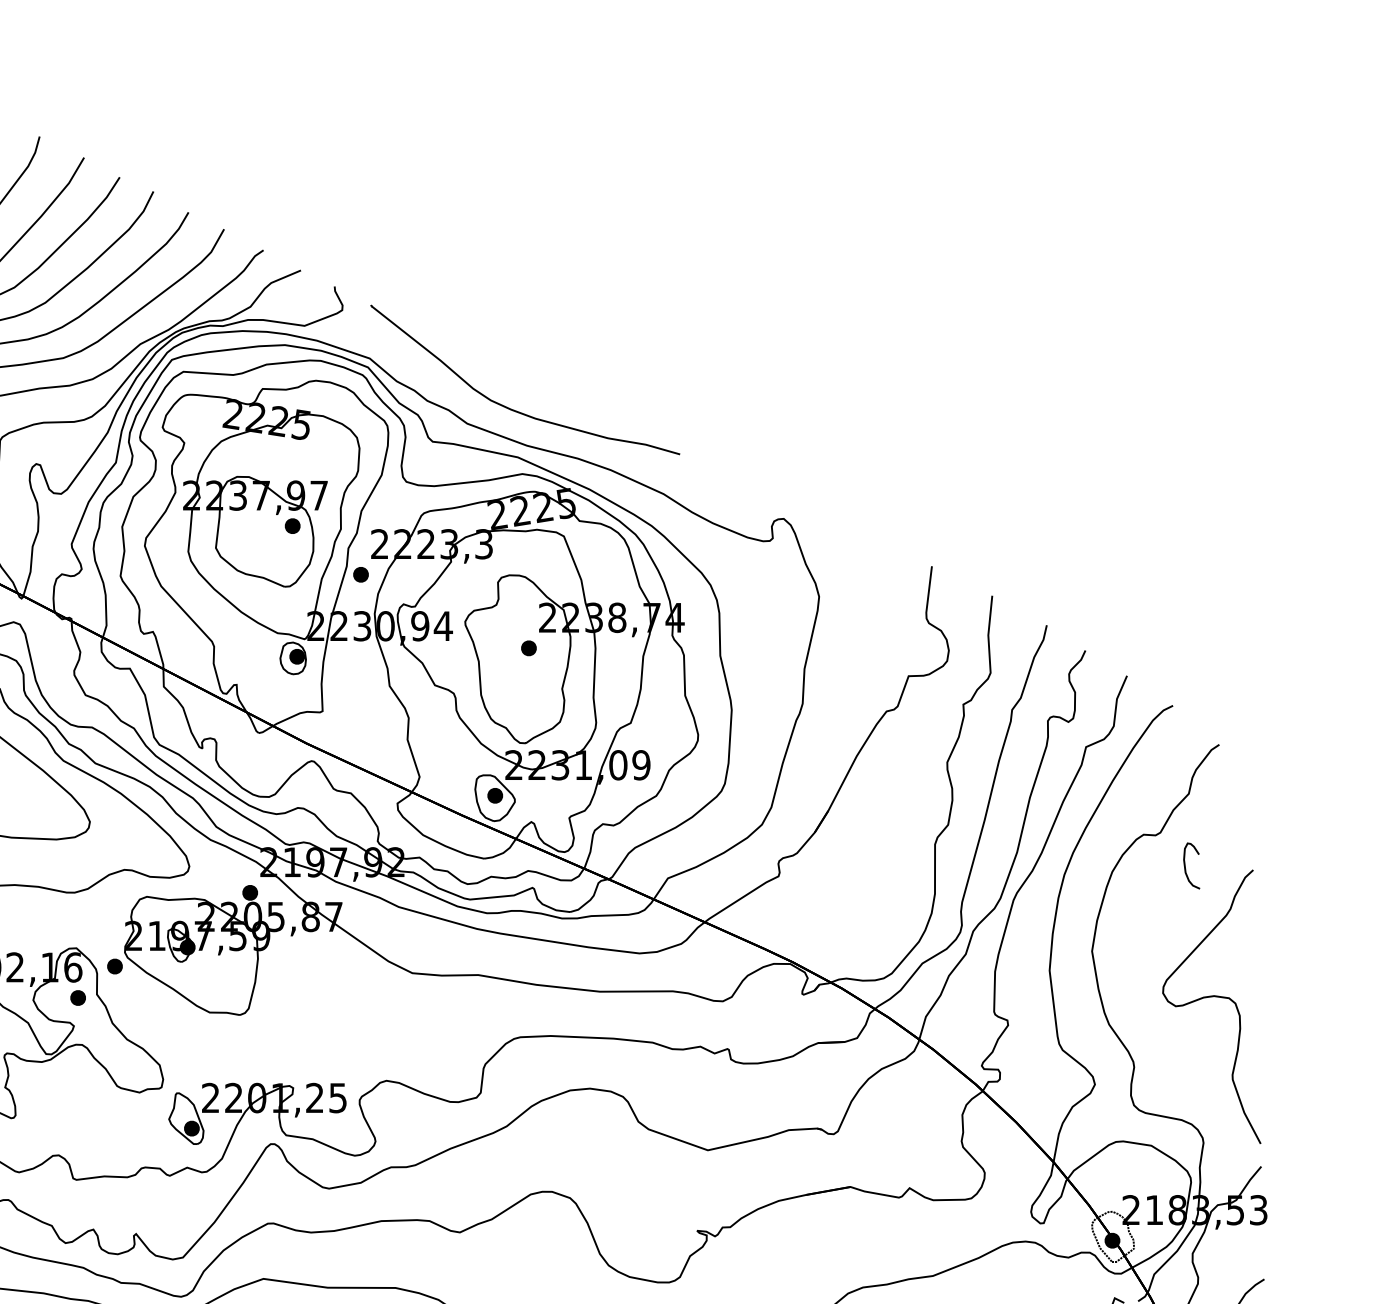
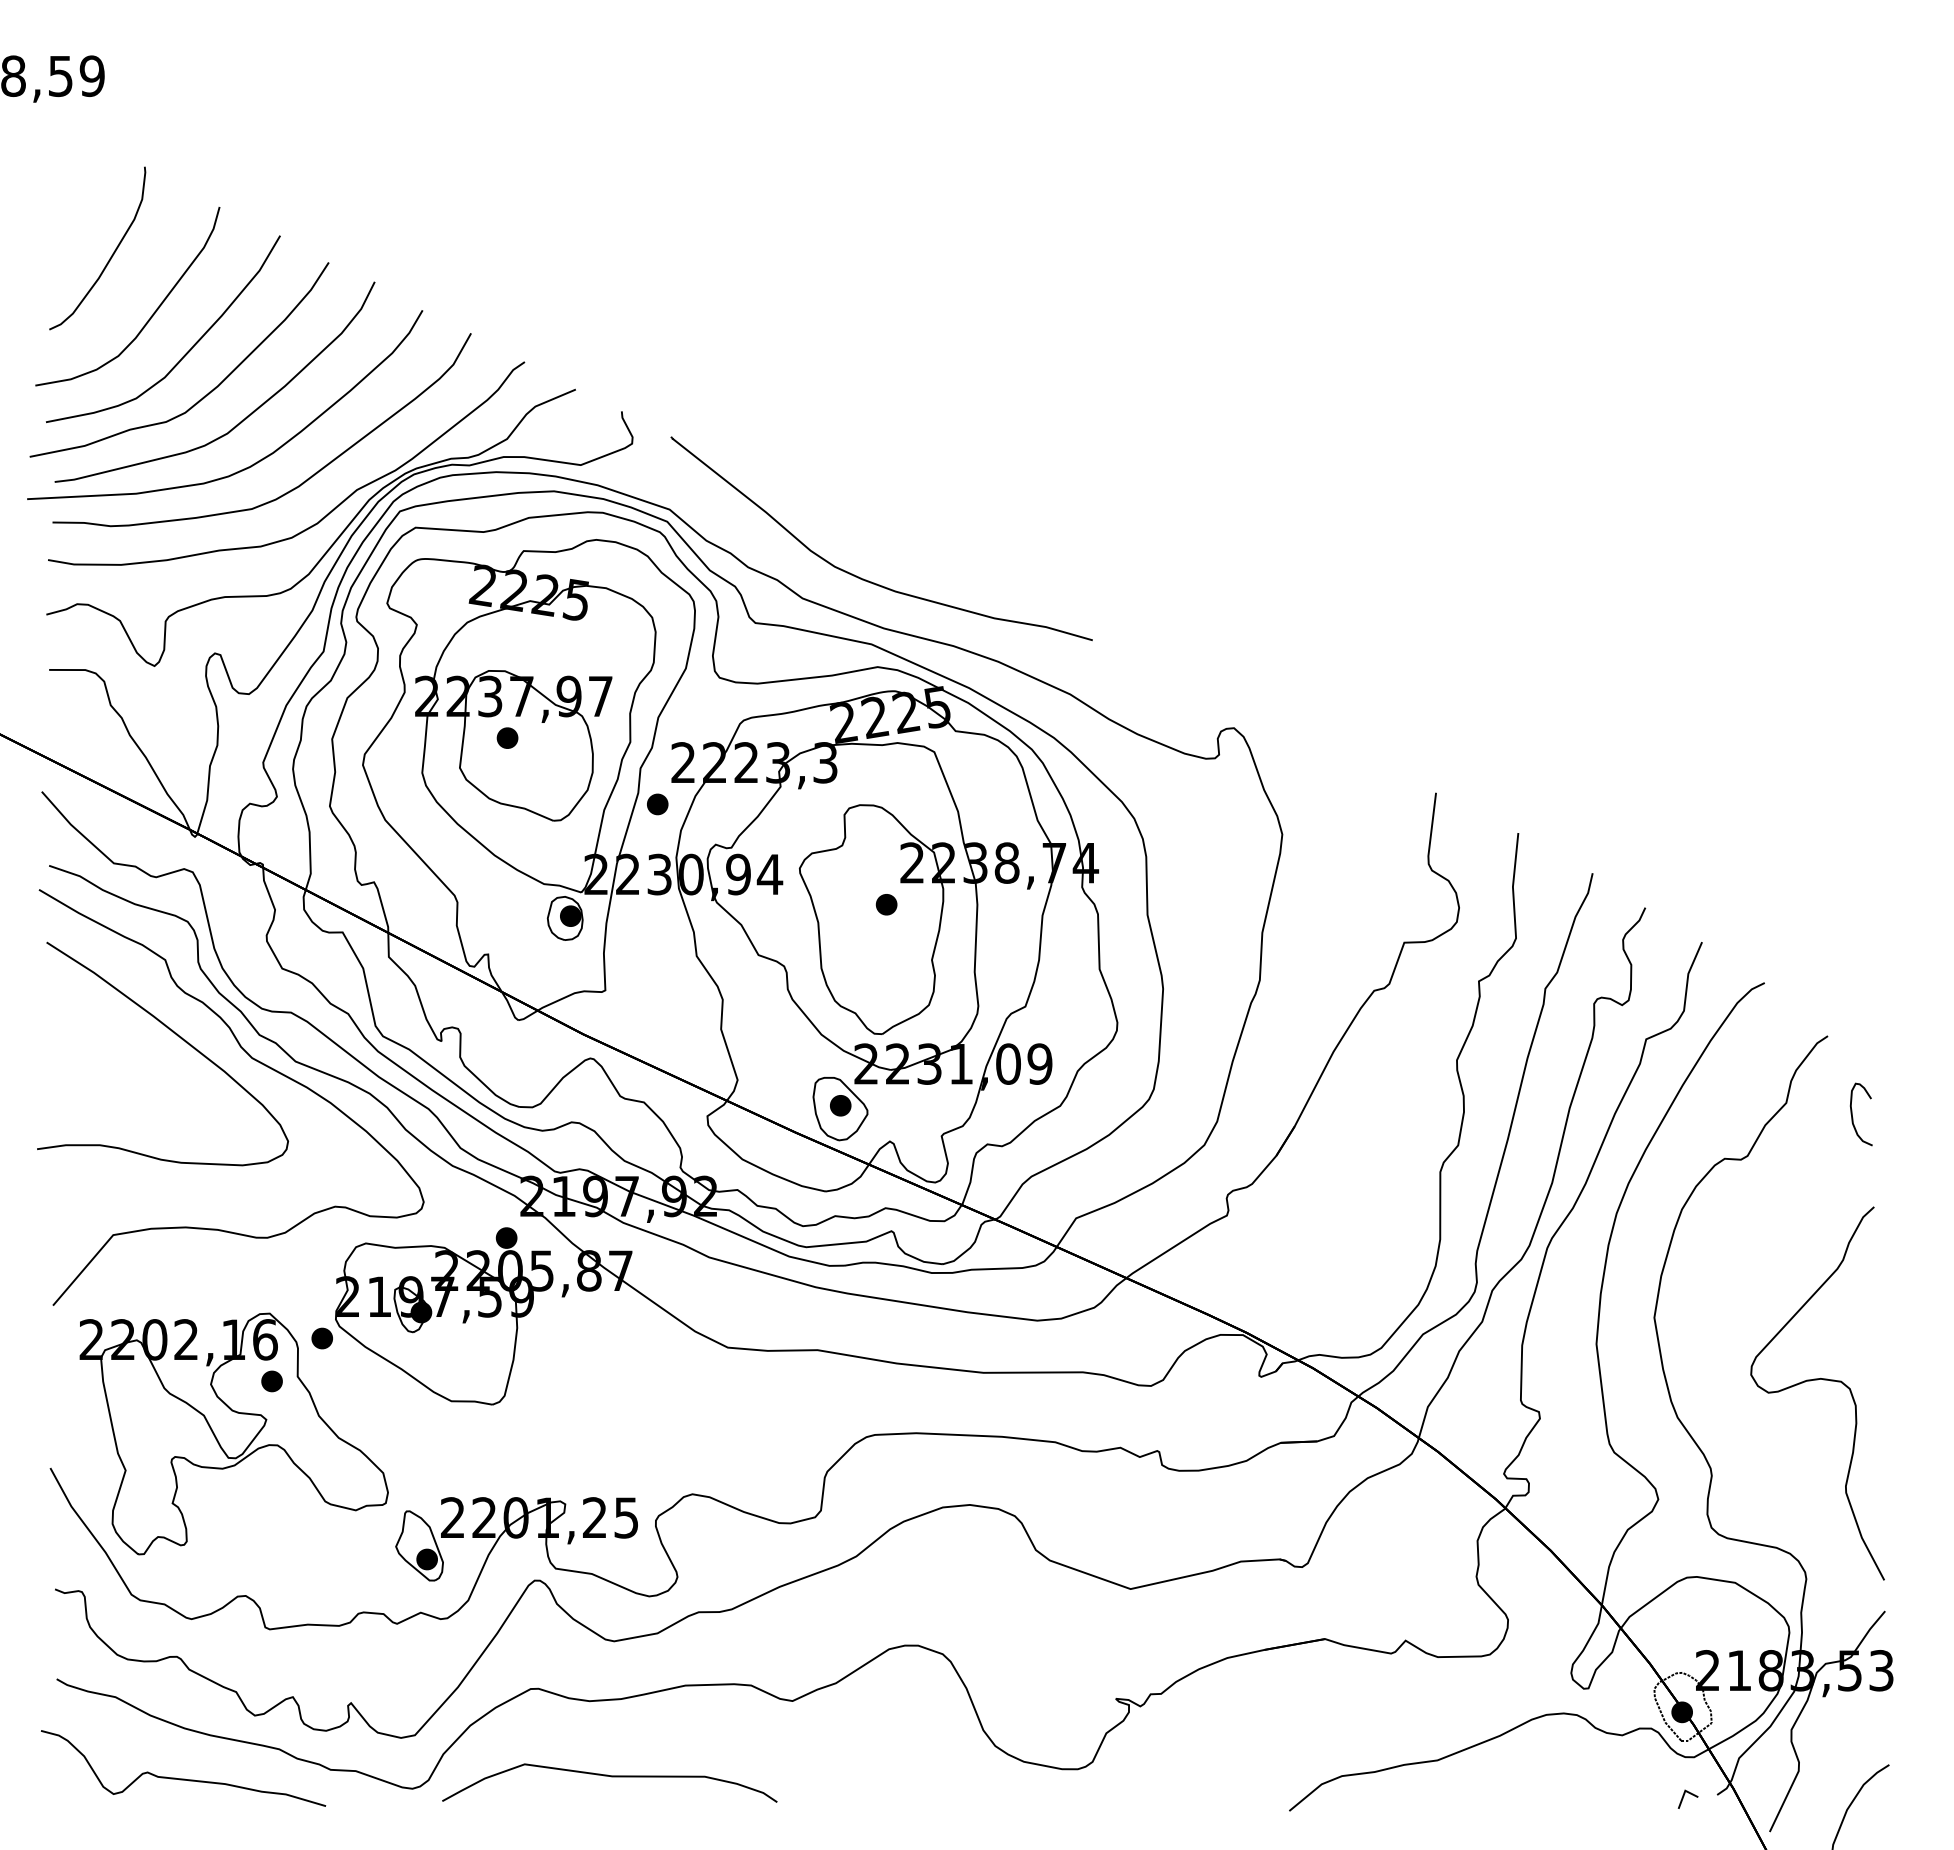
part: (292, 525) -> (507, 737), moved
curve: (1186, 868) -> (1853, 1117), moved

